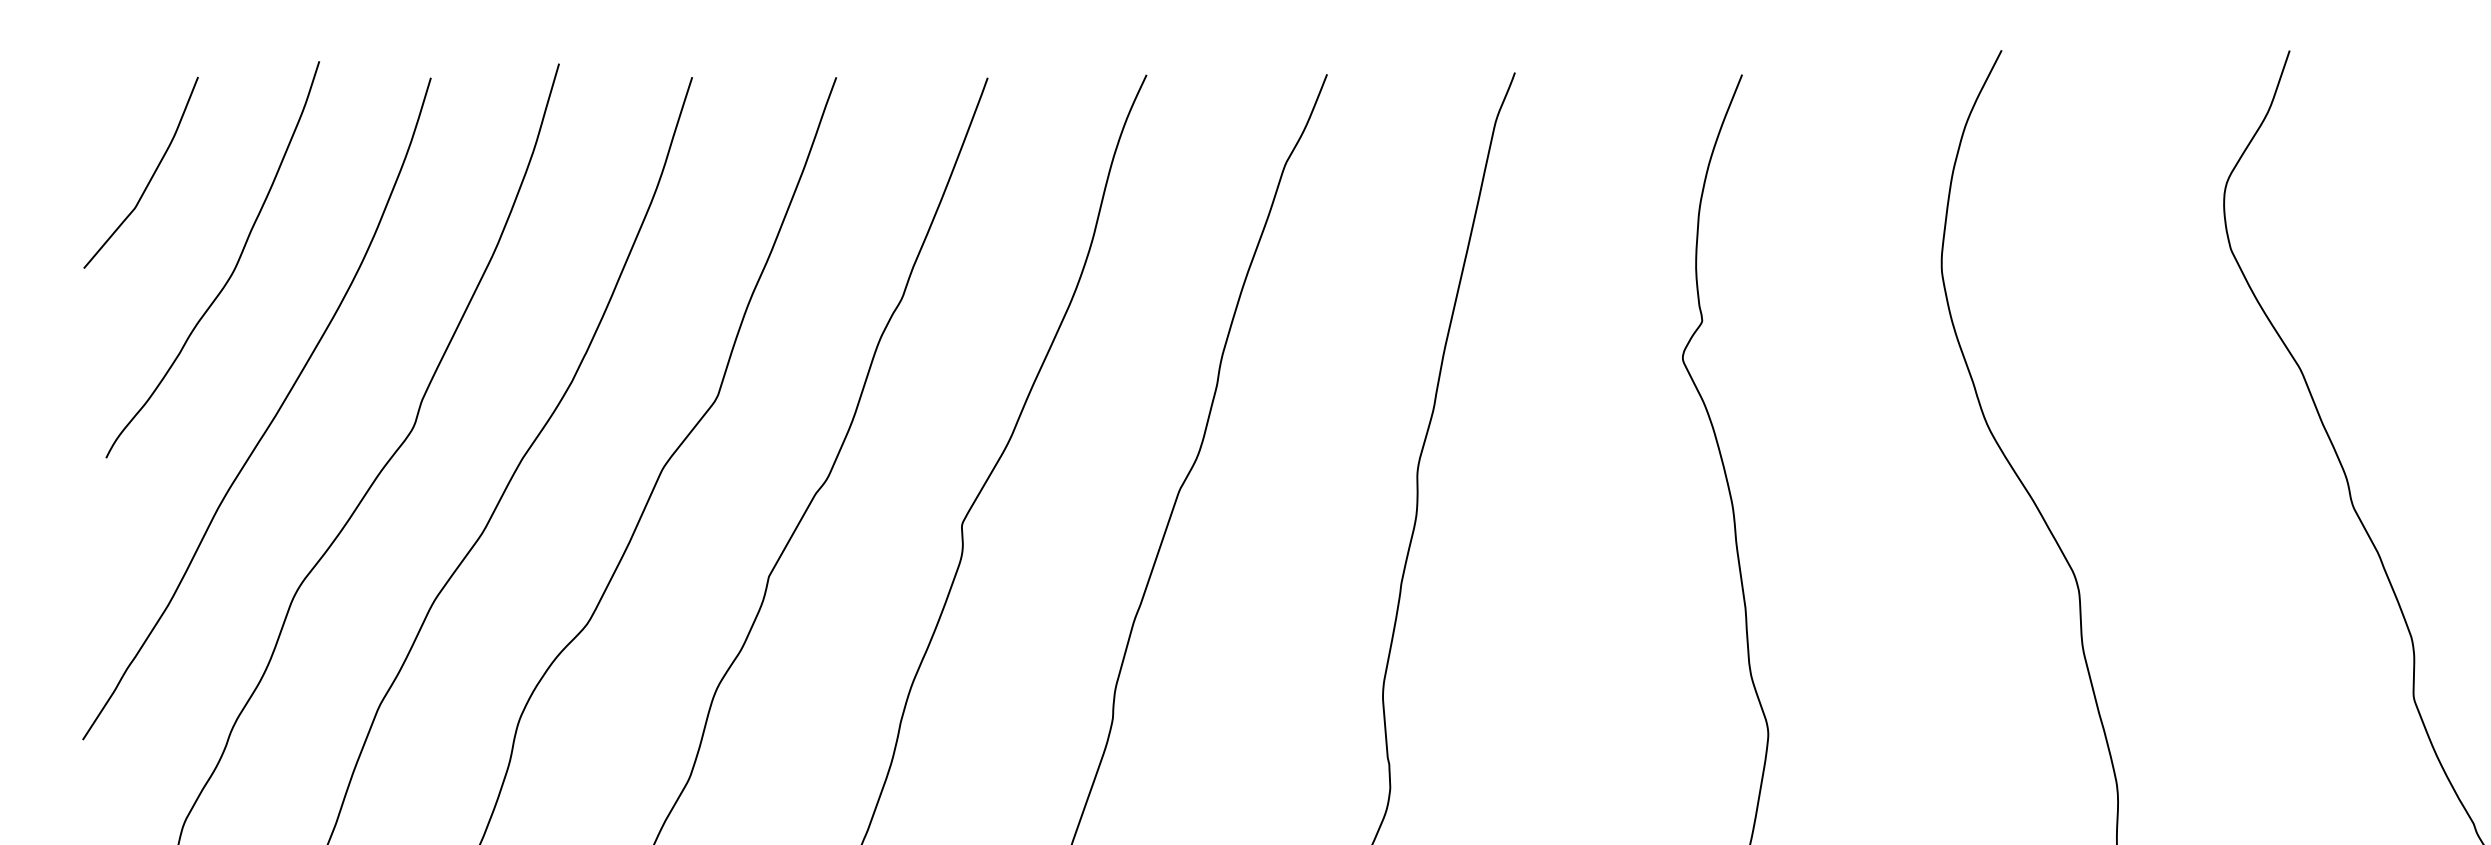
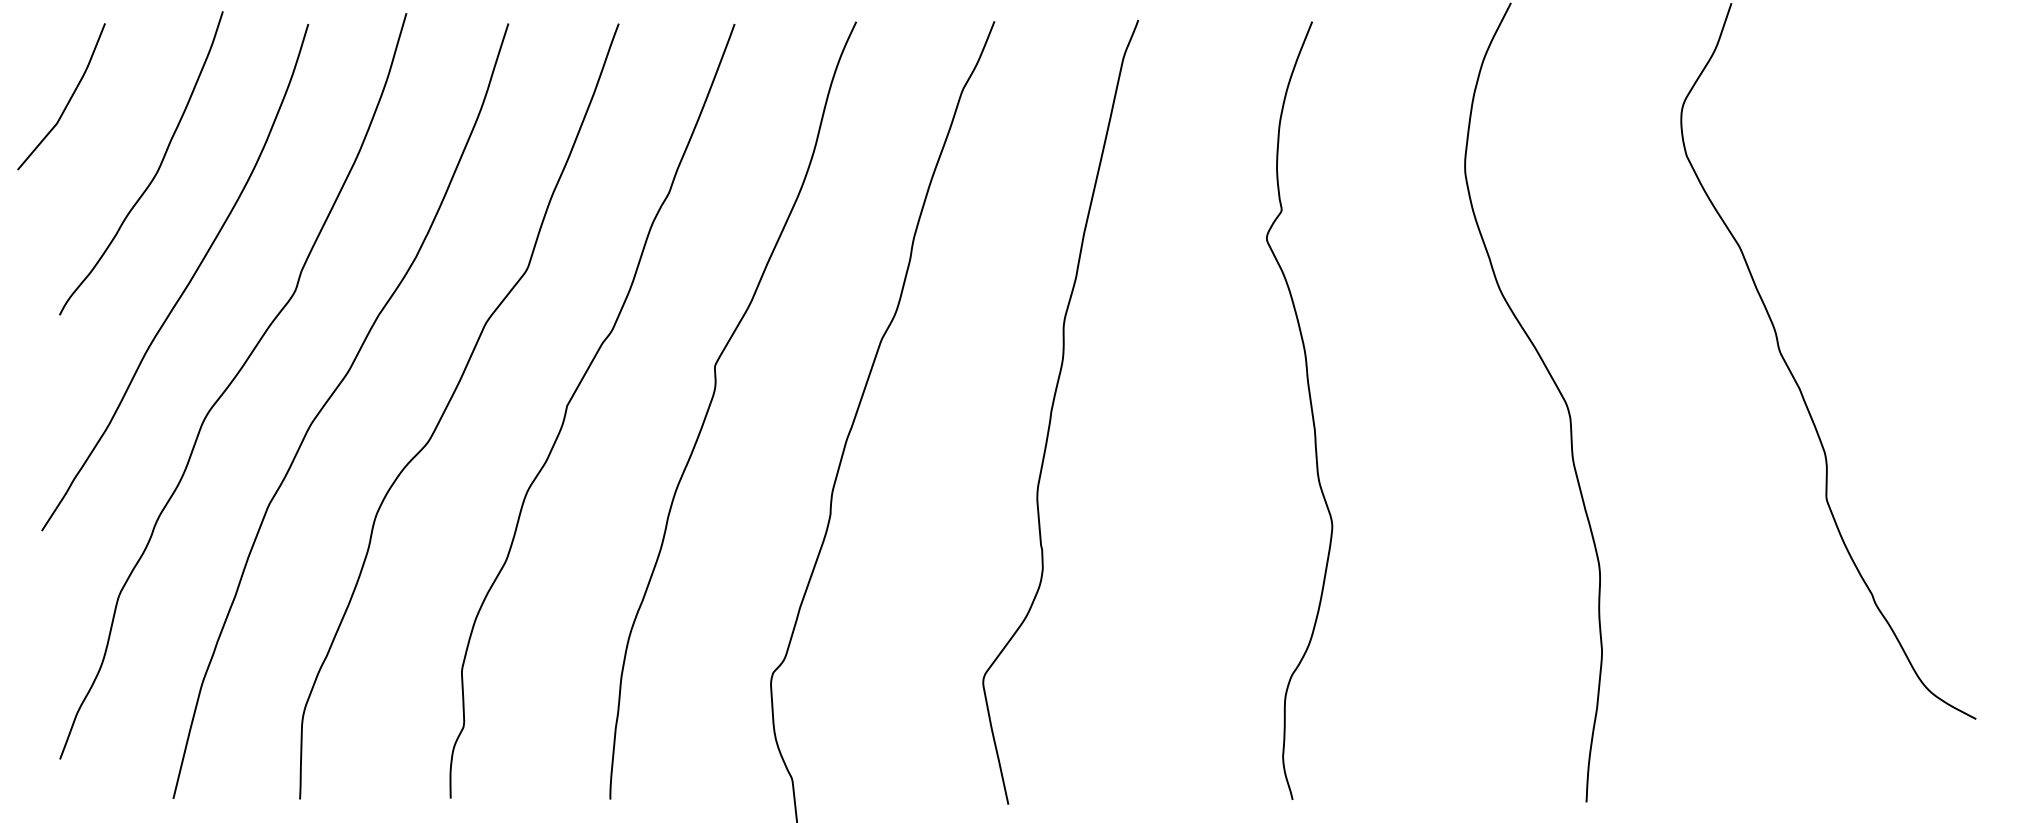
curve: (150, 177) -> (68, 100), moved

